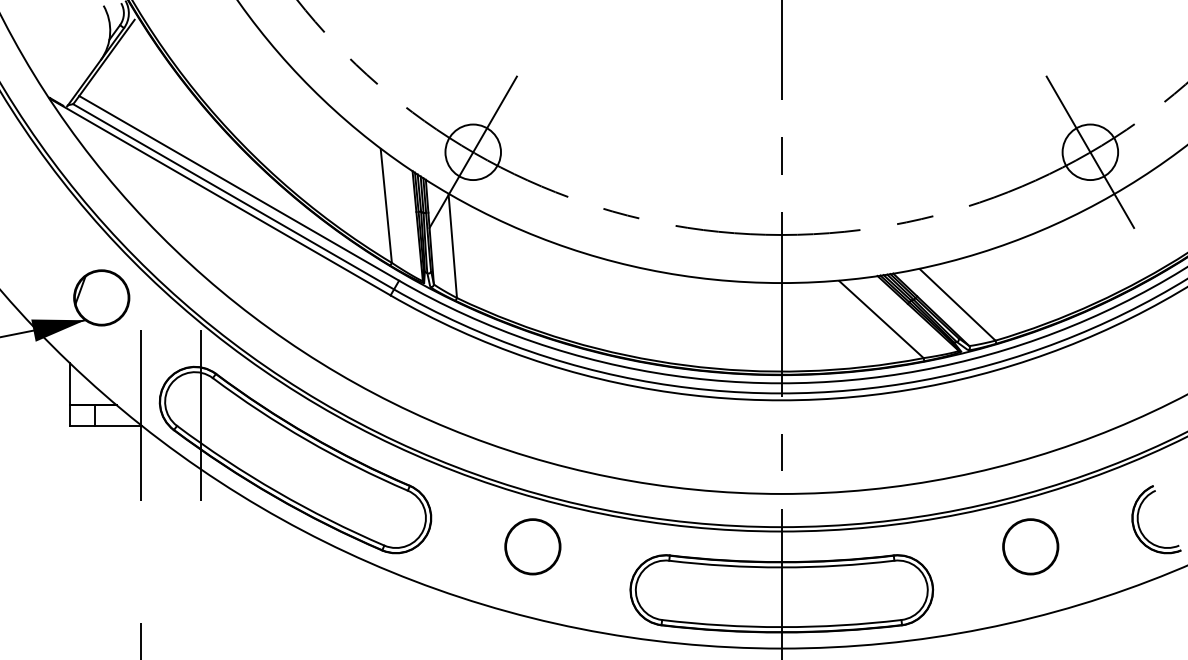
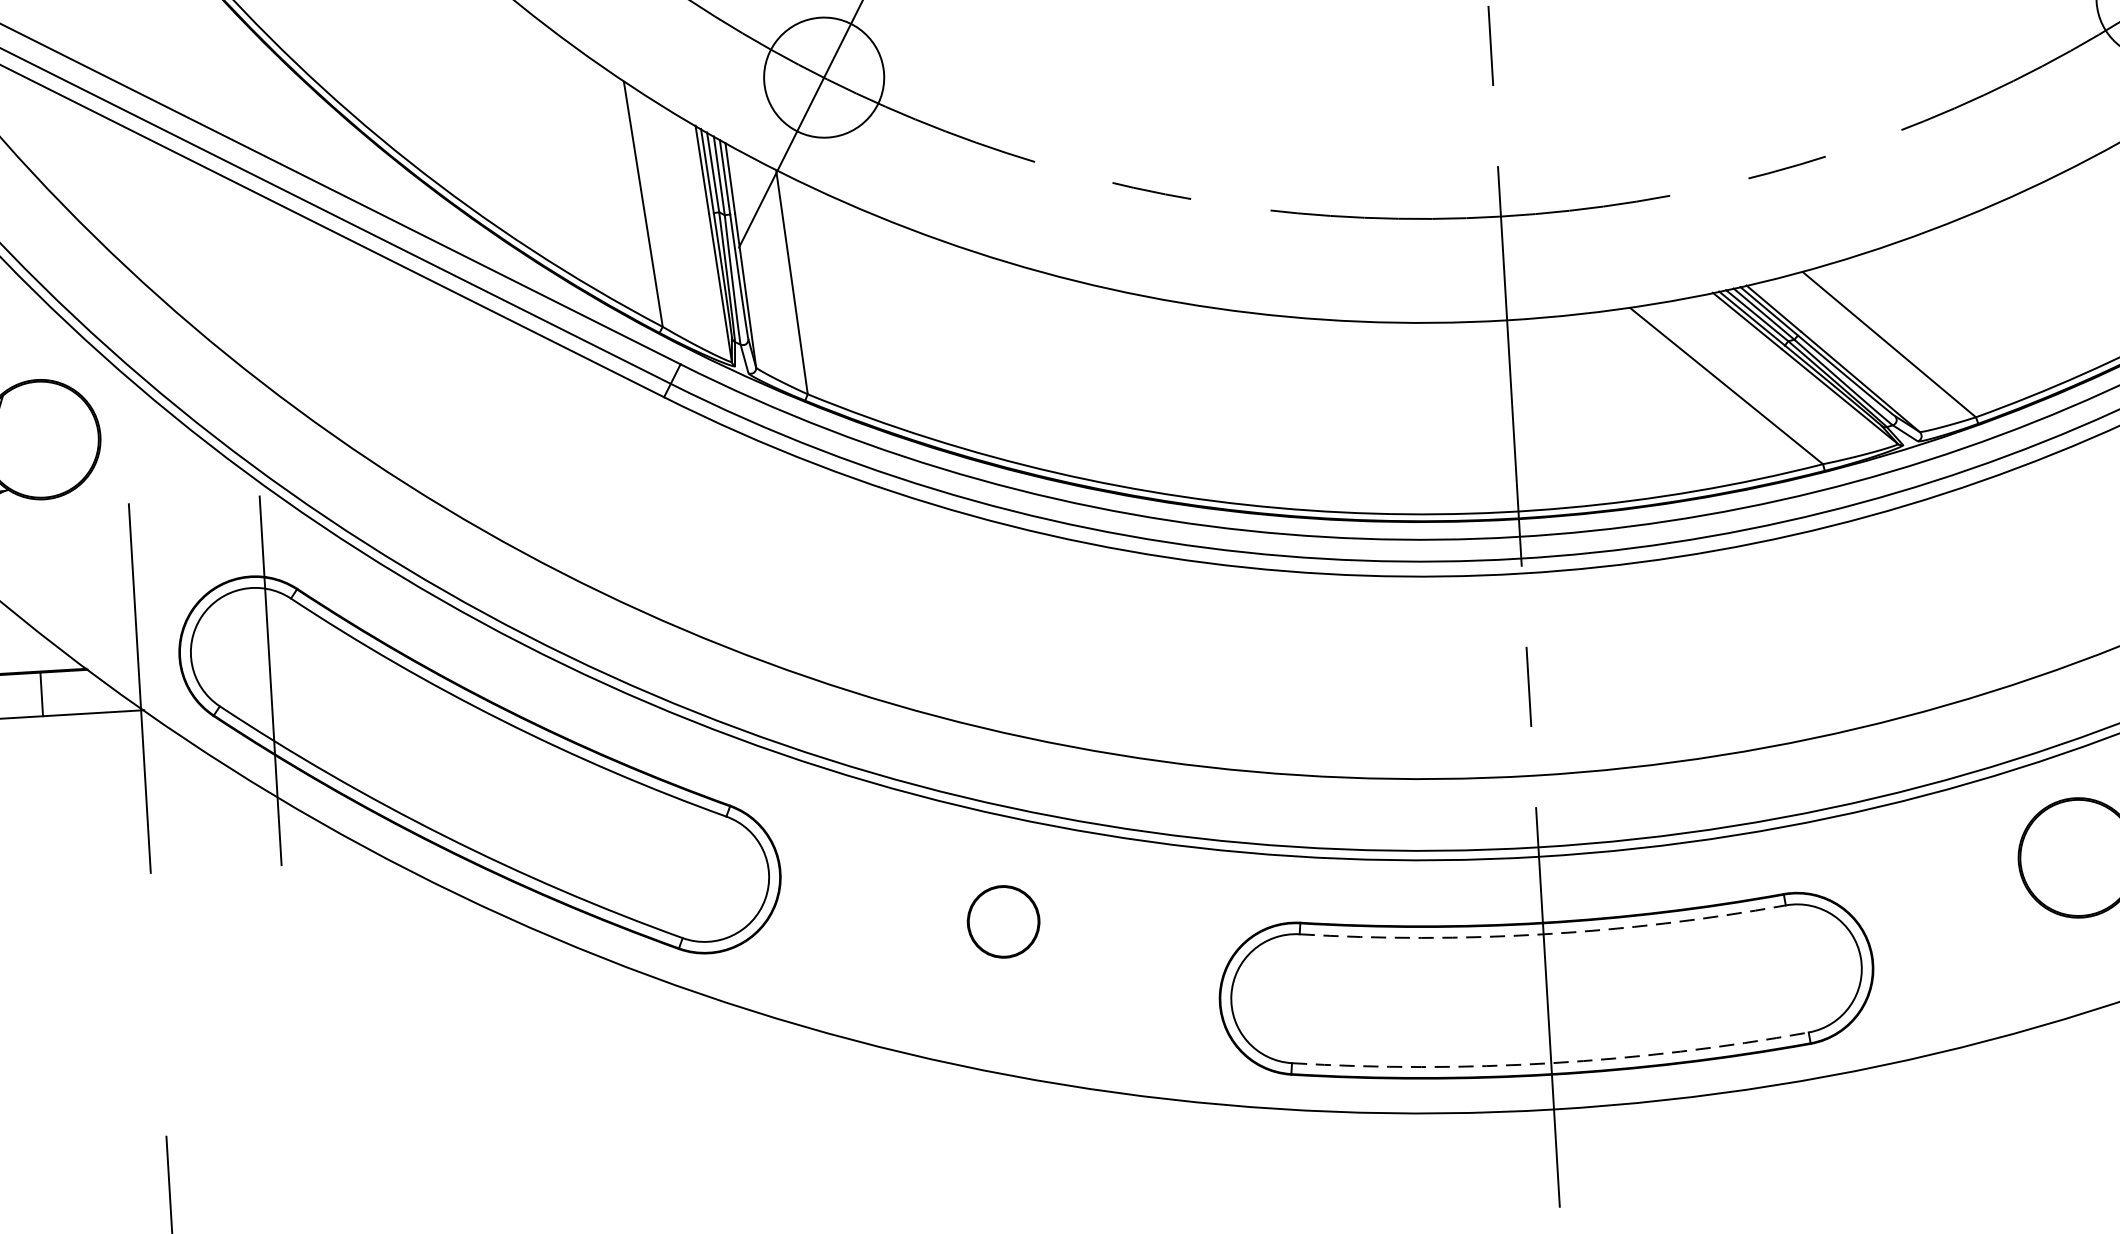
circle: (532, 546) -> (1002, 921), size x0.6
arc: (781, 567) -> (1542, 934), solid -> dashed
arc: (781, 627) -> (1550, 1064), solid -> dashed

